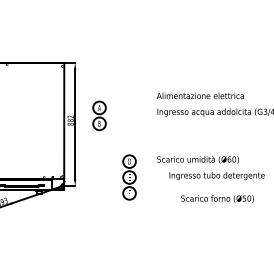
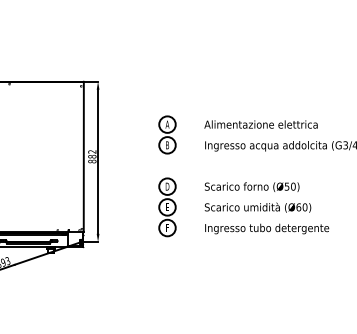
part: (99, 115) -> (167, 134), moved
text: (216, 176) -> (266, 229), moved
part: (129, 177) -> (167, 207), moved
text: (217, 198) -> (252, 186), moved

